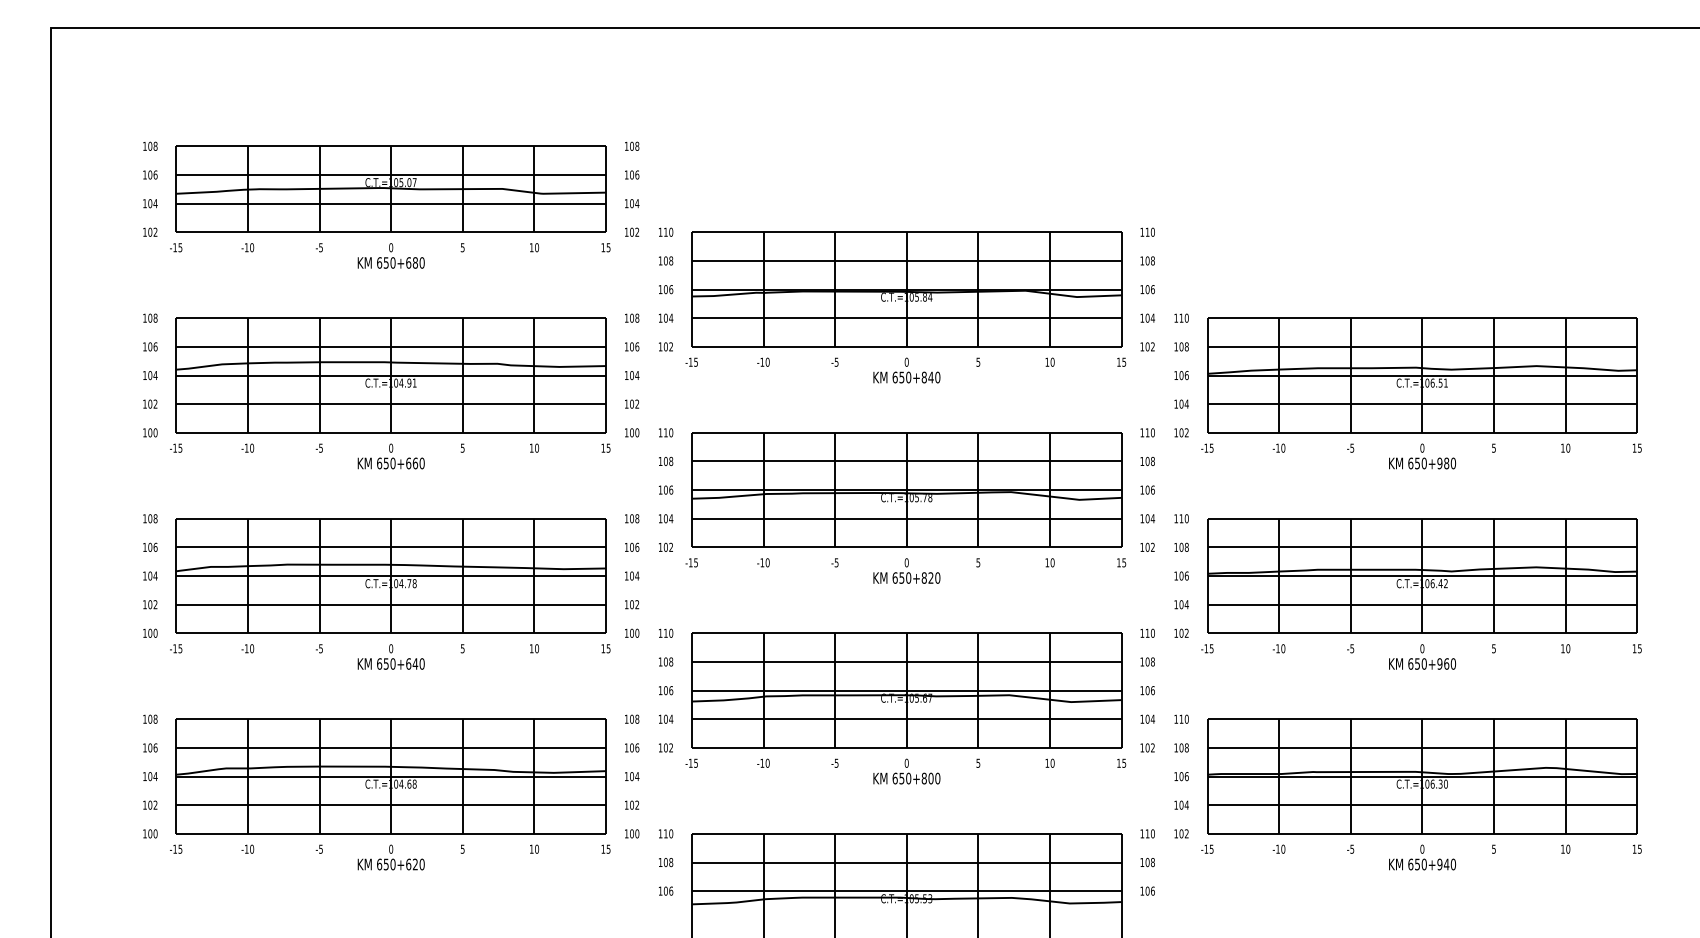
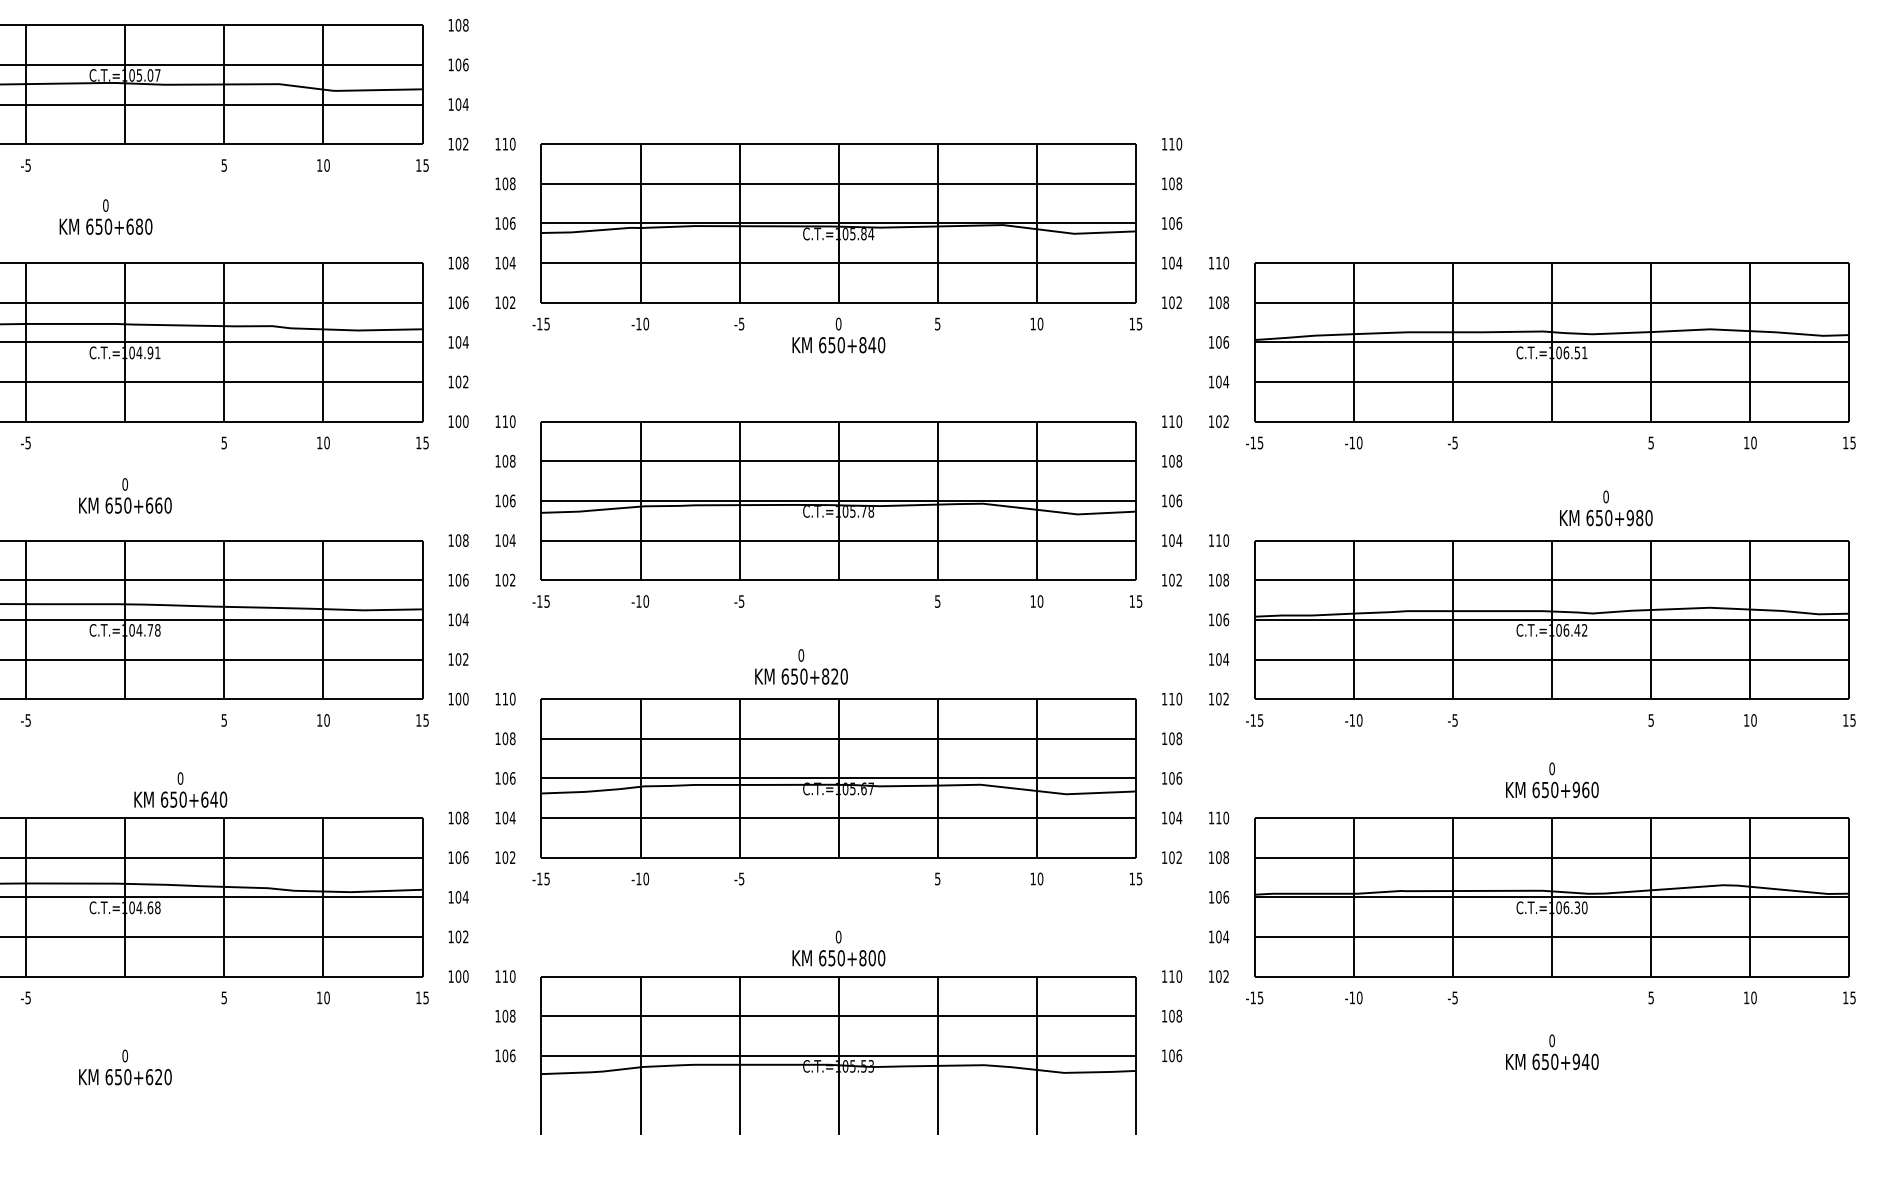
text: (390, 255) -> (104, 216), moved
text: (390, 456) -> (124, 495), moved
text: (1422, 456) -> (1606, 508), moved
text: (906, 570) -> (800, 666), moved
text: (390, 656) -> (179, 789), moved
text: (1422, 656) -> (1552, 779), moved
text: (906, 771) -> (838, 948), moved
text: (390, 857) -> (124, 1067), moved
text: (1422, 857) -> (1552, 1052), moved

